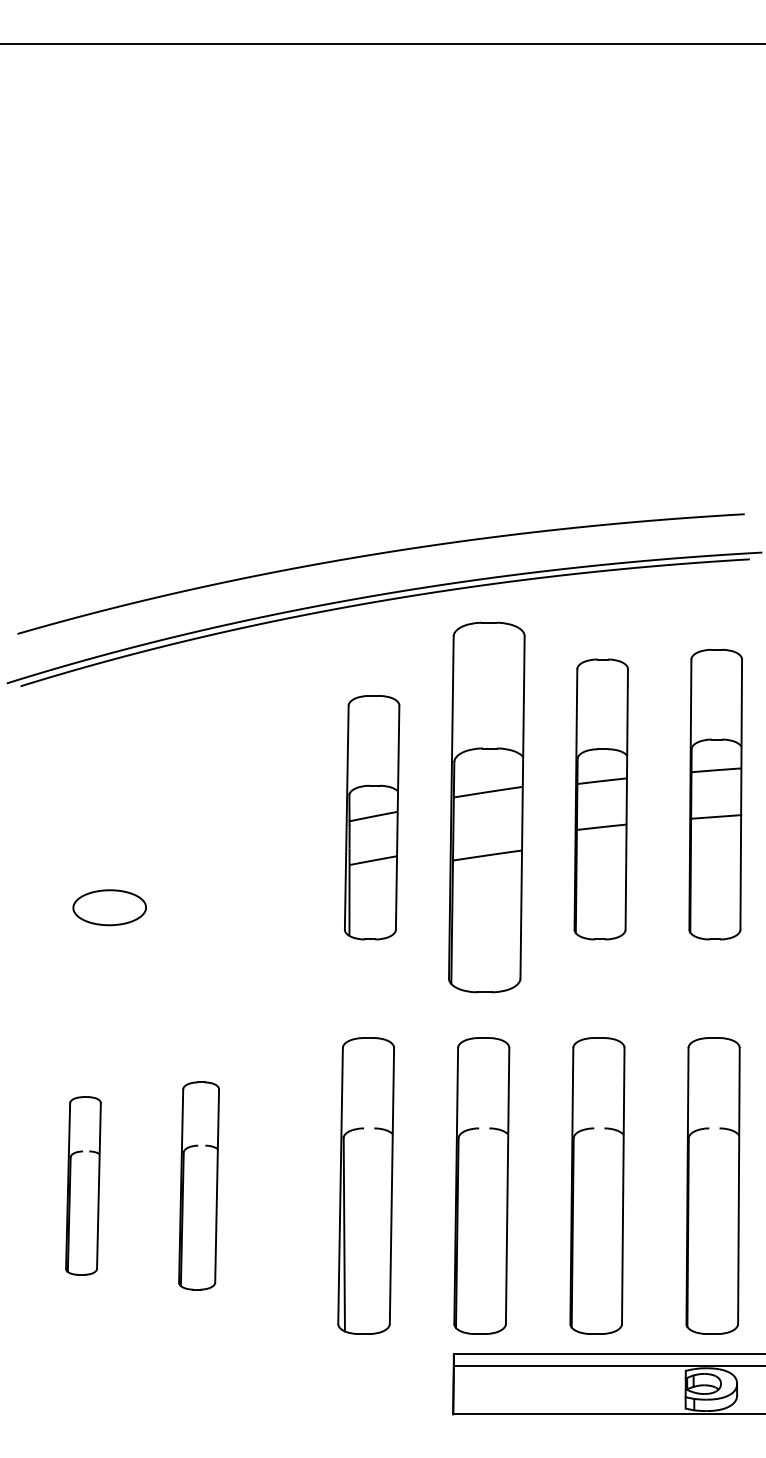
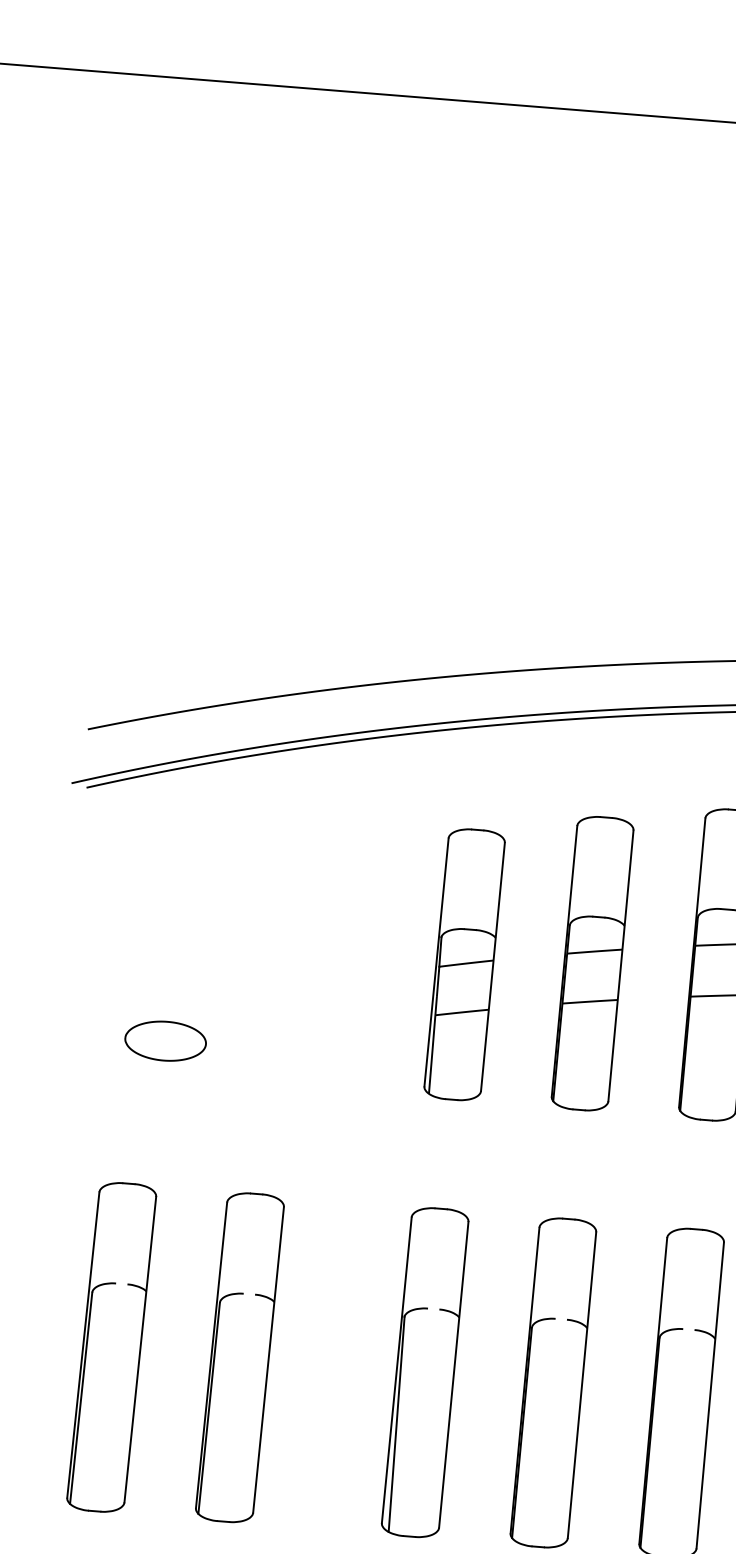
part: (486, 807) -> (592, 963), size x0.71
part: (83, 1185) -> (111, 1346), size x1.67
part: (198, 1185) -> (239, 1357), size x1.43

